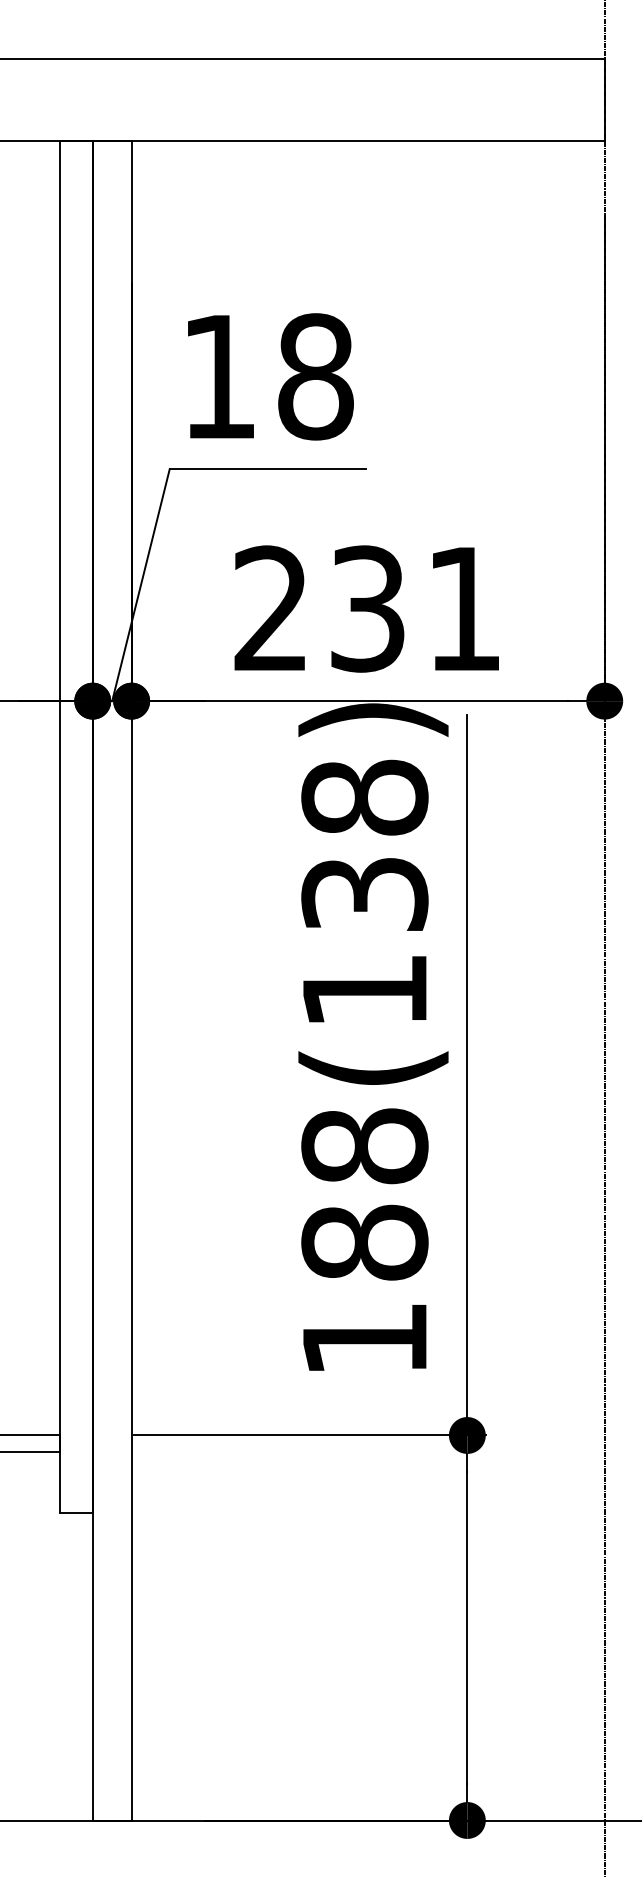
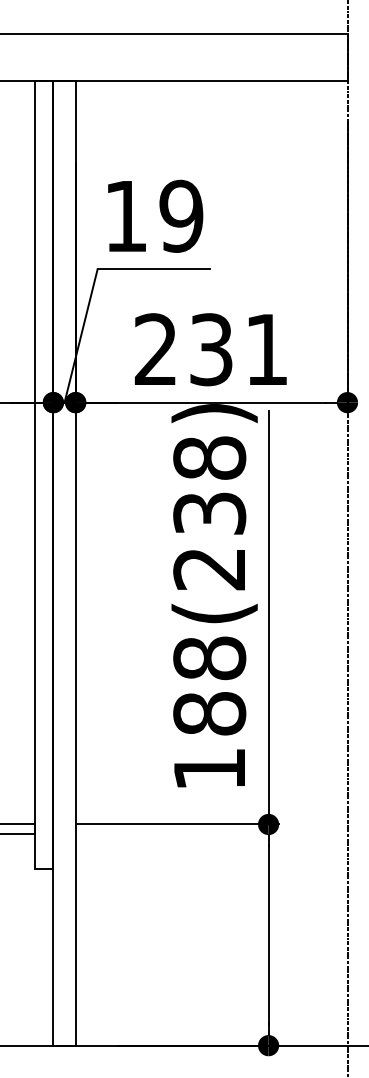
text: (315, 375) -> (181, 215), 18 -> 19
text: (362, 991) -> (208, 569), 188(138) -> 188(238)

